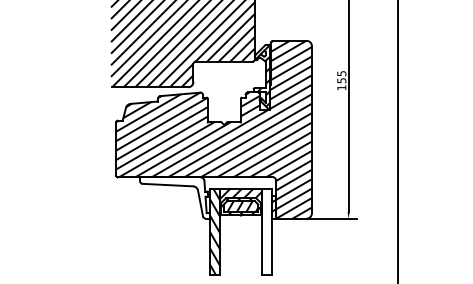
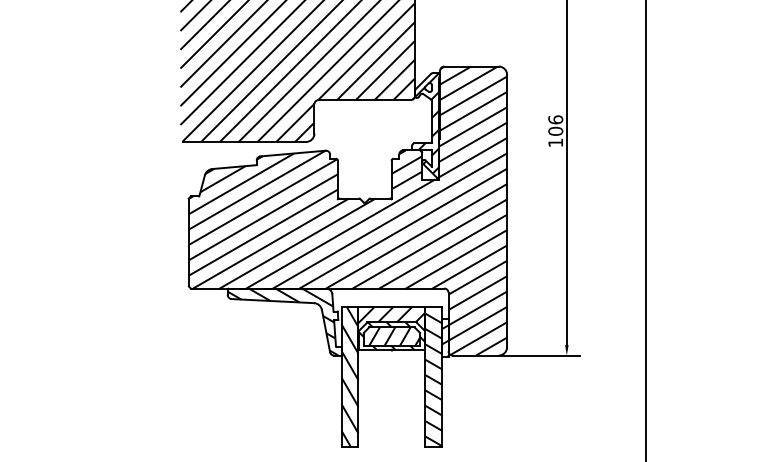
text: (341, 76) -> (555, 124), 155 -> 106
hatch: (174, 197) -> (283, 321), added
hatch: (266, 231) -> (433, 376), added

